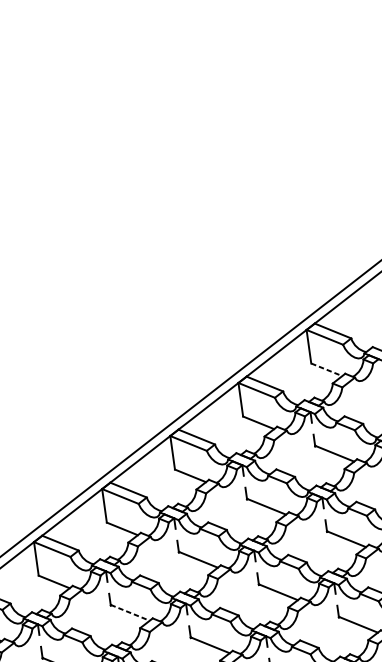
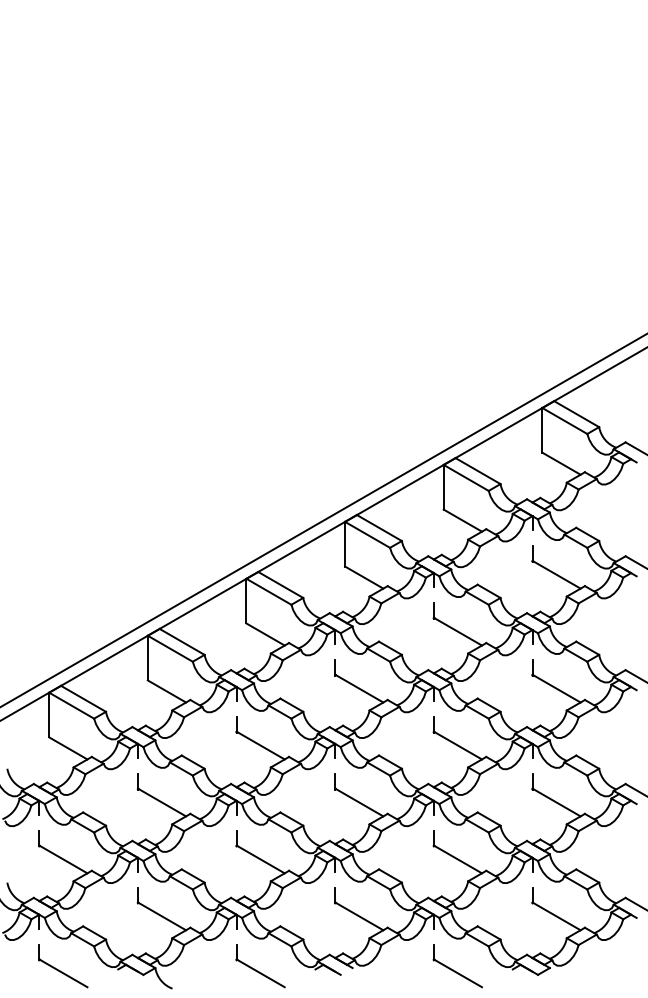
line: (326, 369) -> (561, 463), dashed -> solid
line: (130, 612) -> (260, 745), dashed -> solid

